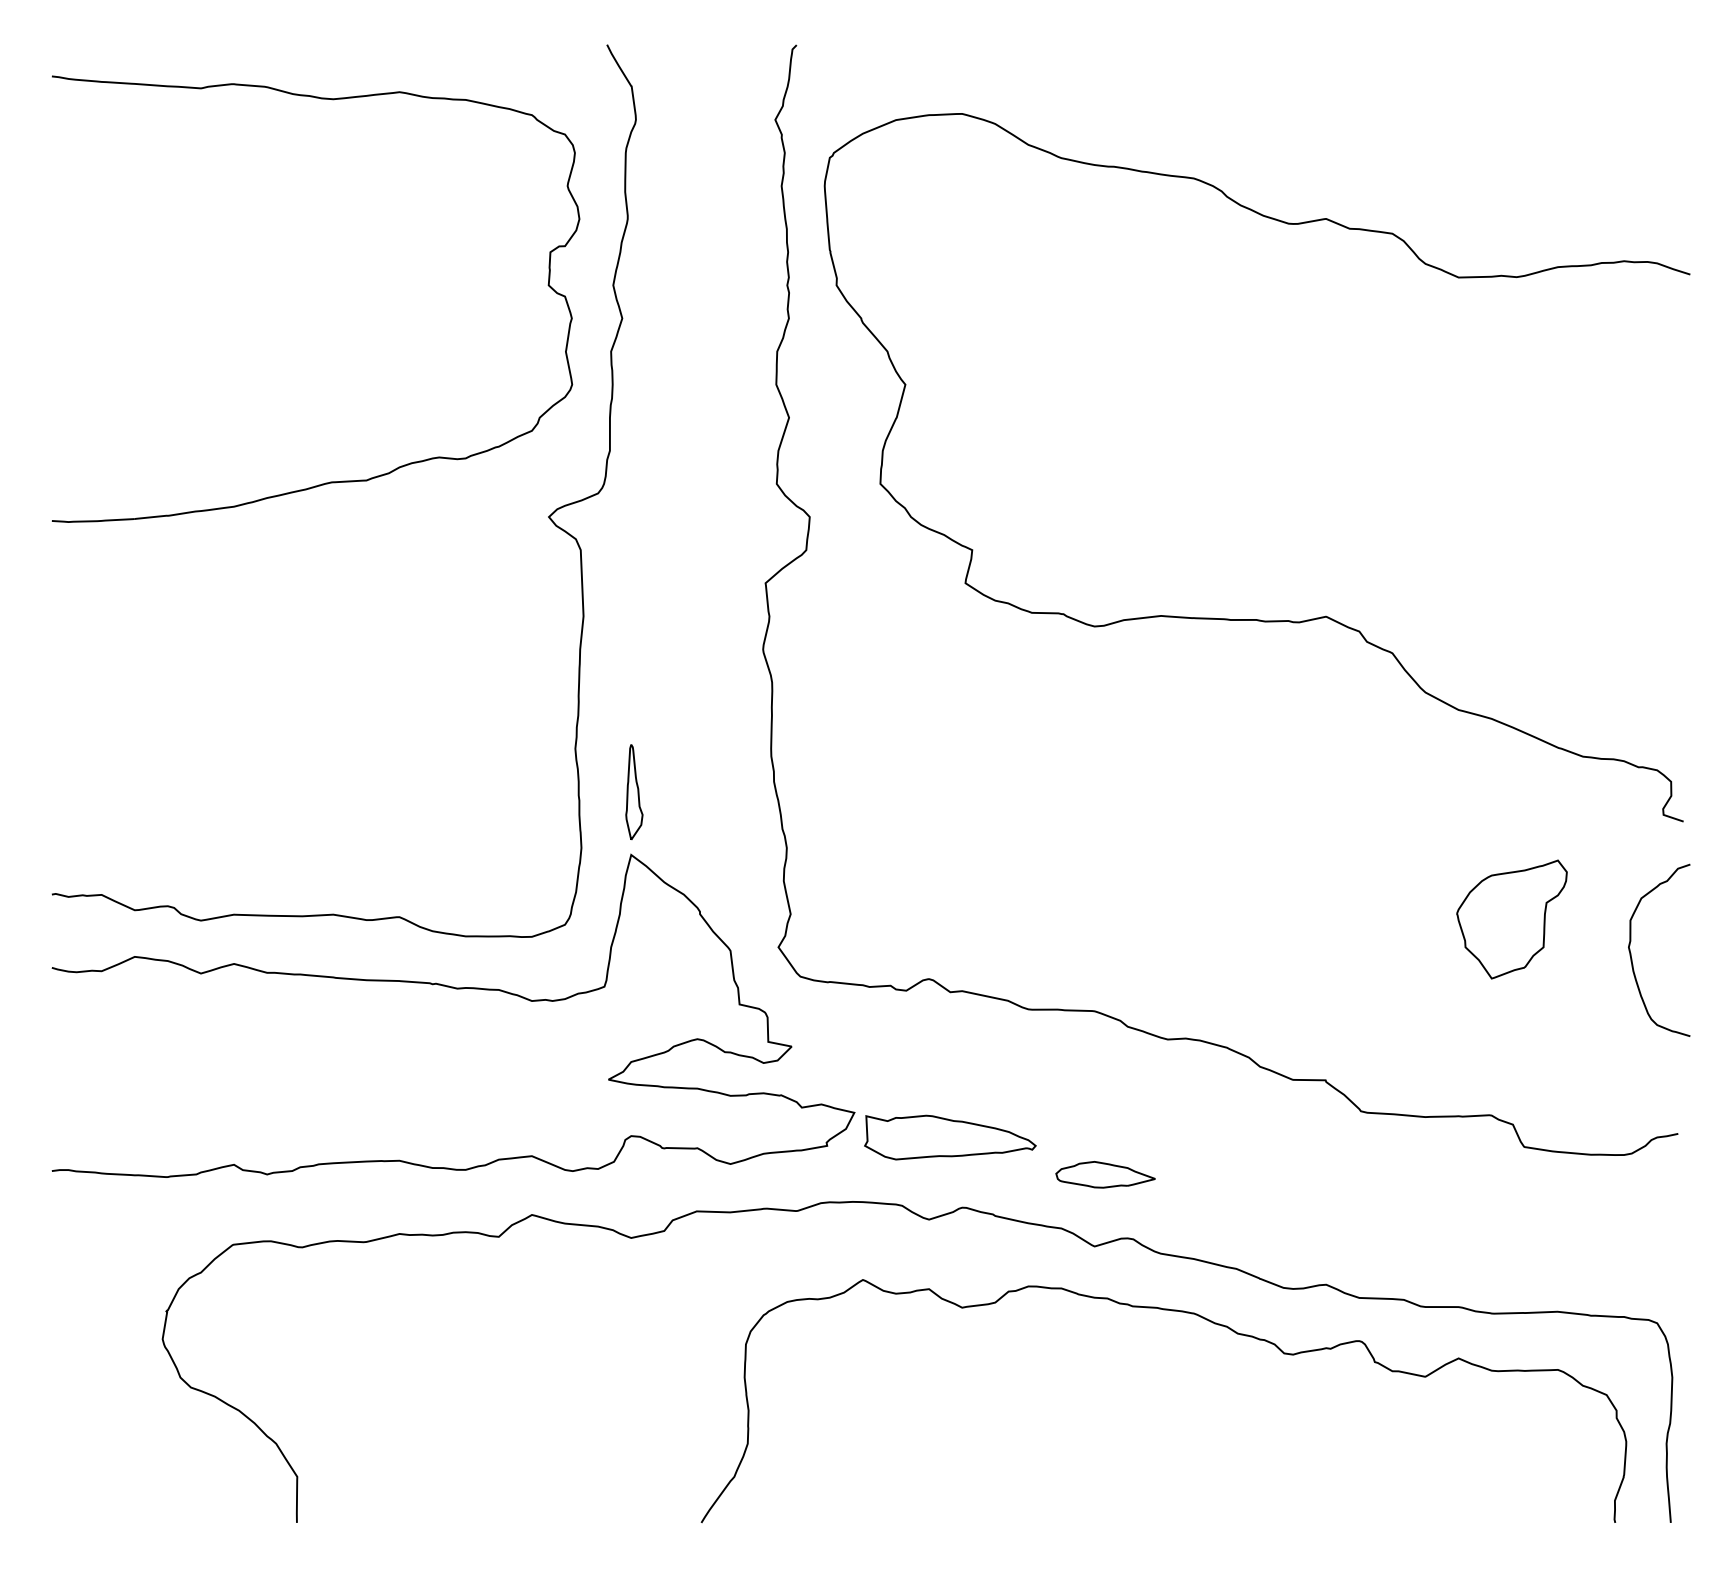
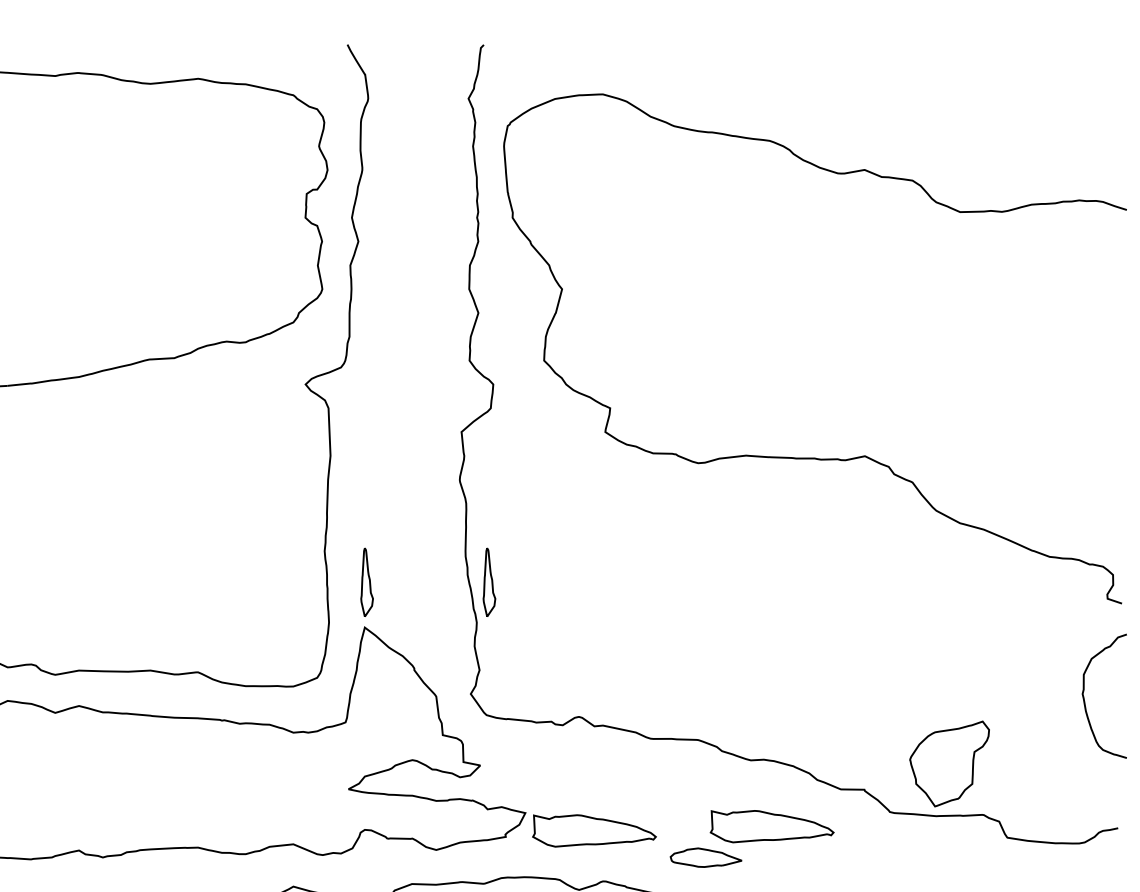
part: (804, 791) -> (489, 581), added
part: (1511, 919) -> (949, 763), moved
part: (1197, 1131) -> (772, 826), added

